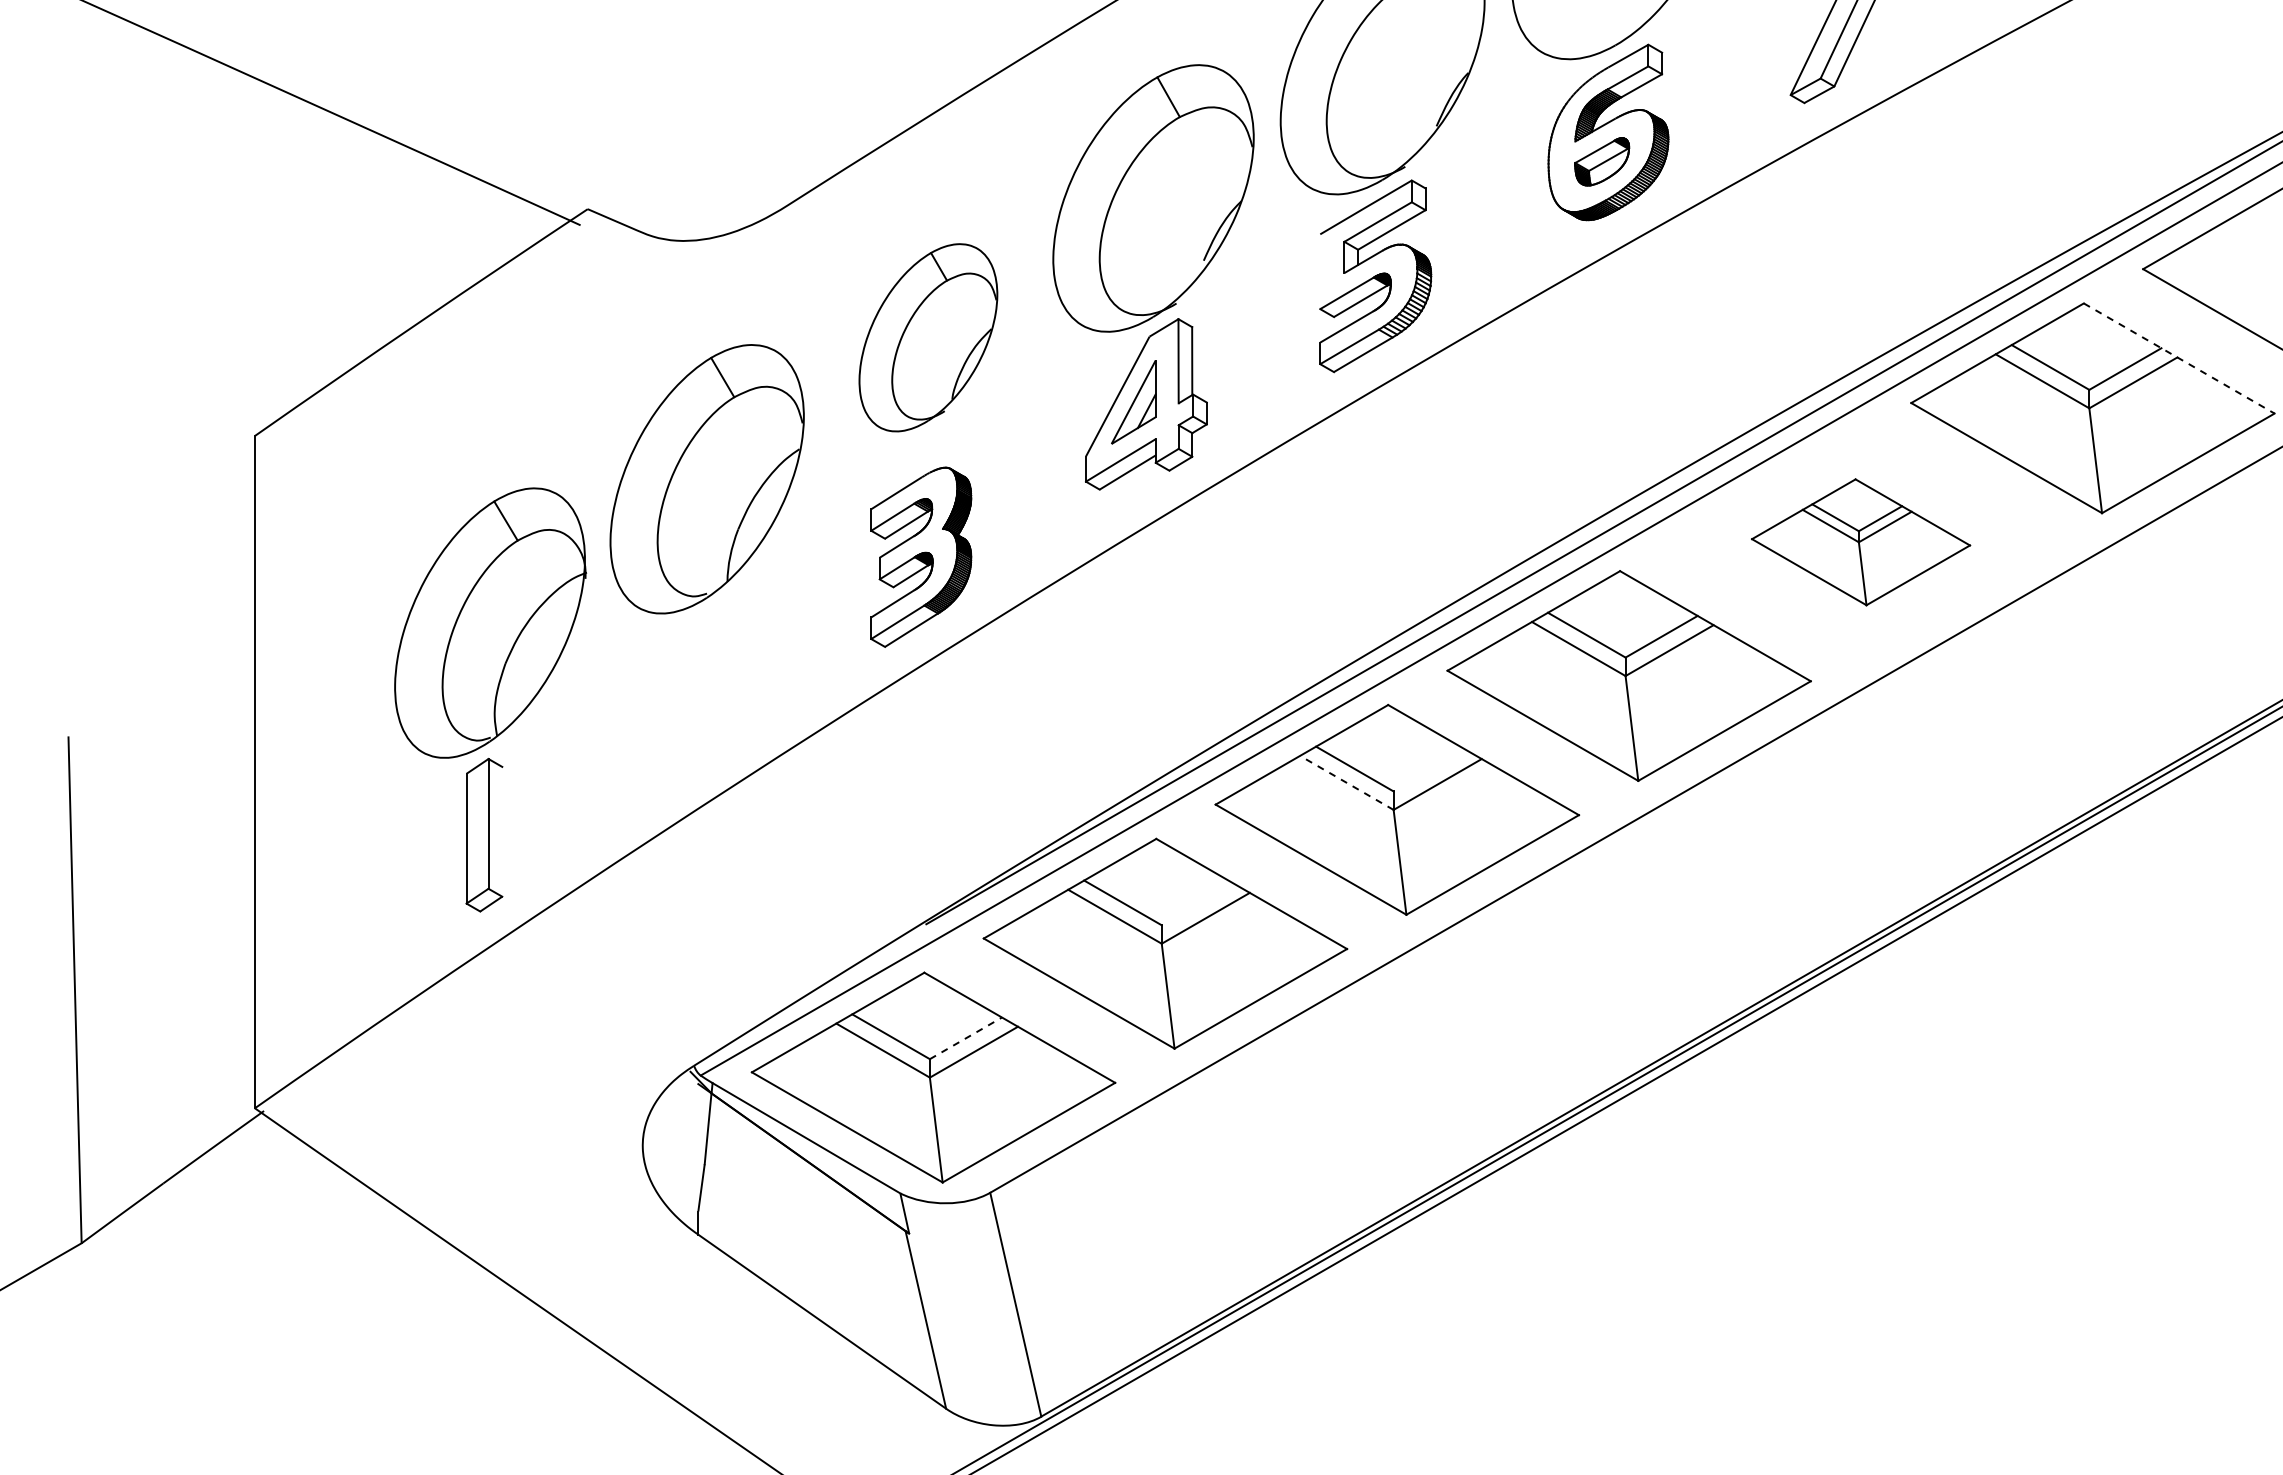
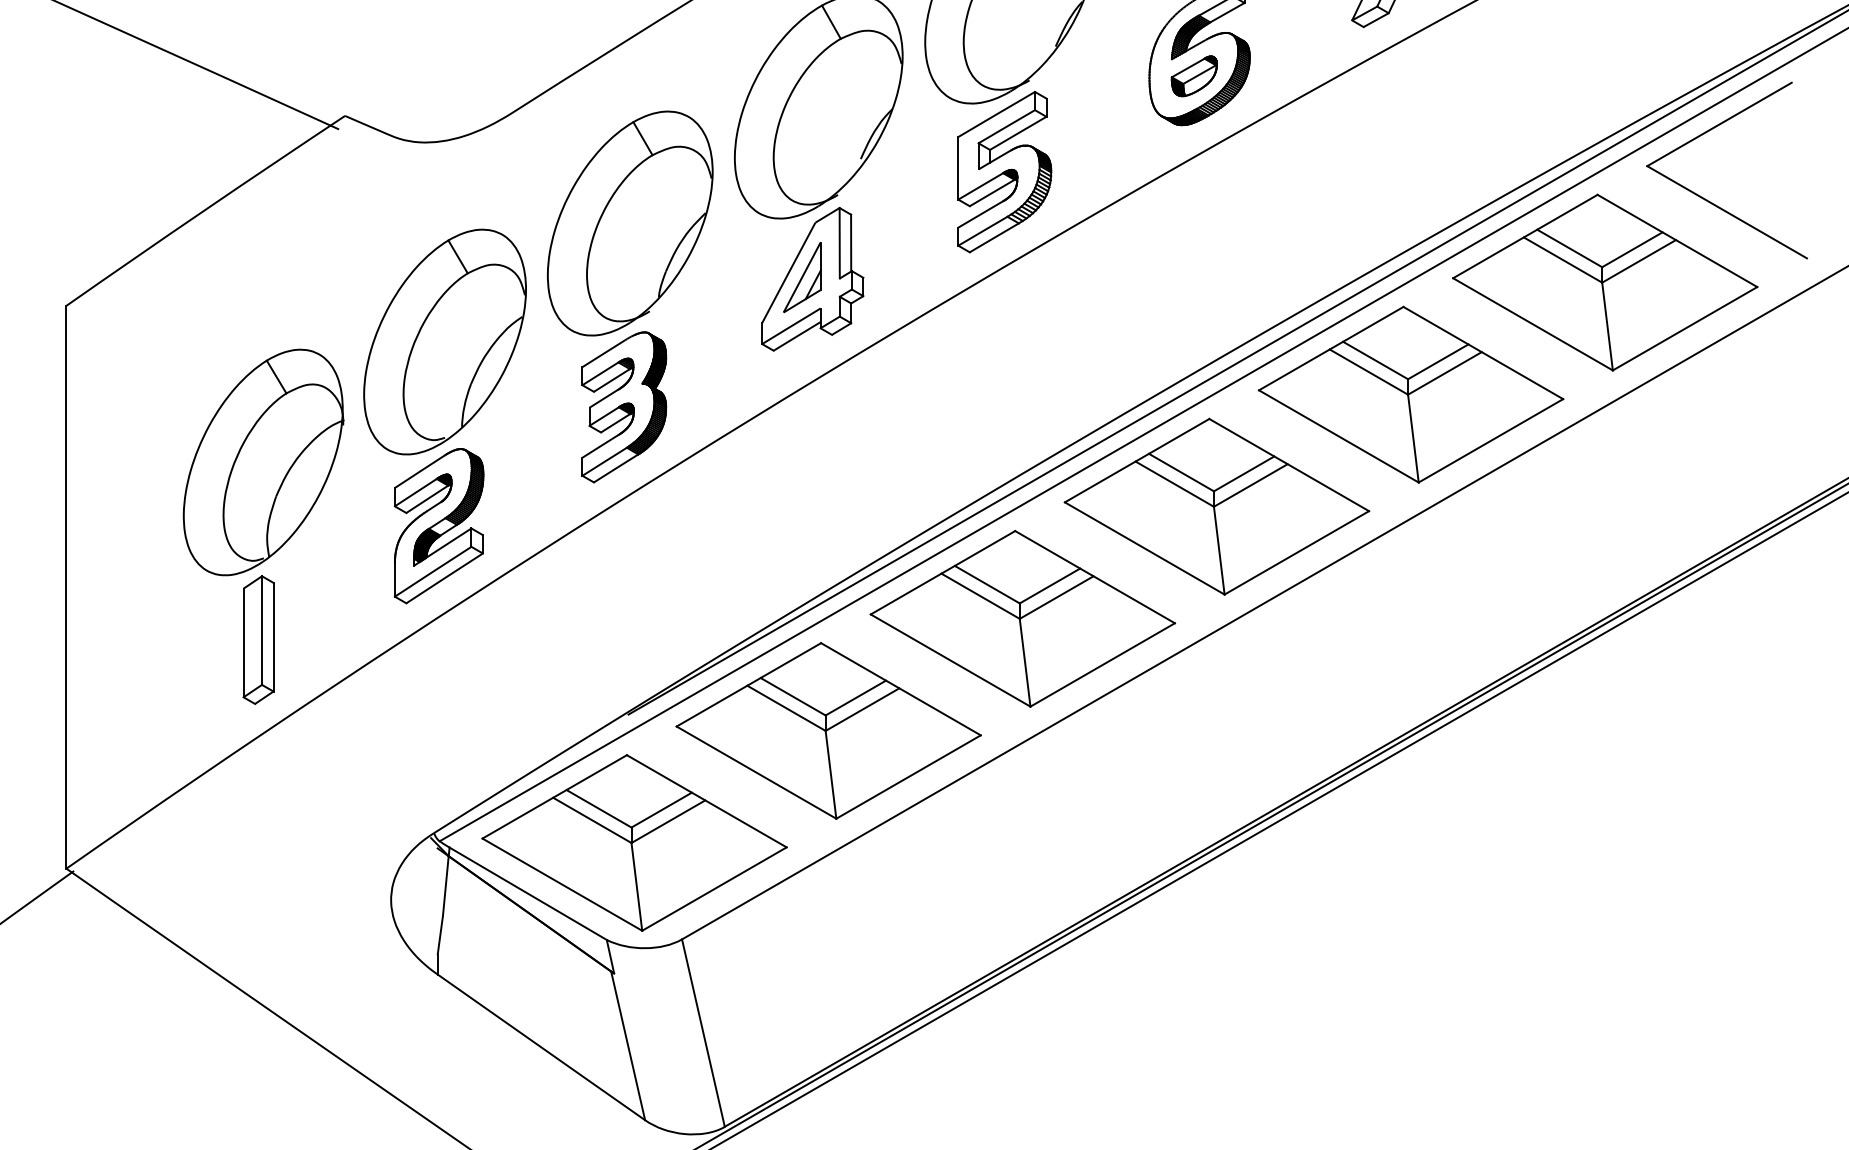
line: (1320, 271) -> (958, 168), added
part: (928, 337) -> (630, 223), size x1.43
line: (2179, 358) -> (1677, 240), dashed -> solid
part: (1860, 542) -> (1410, 395), size x1.67
part: (699, 699) -> (438, 526), added
line: (1429, 770) -> (1049, 585), added
line: (1346, 782) -> (980, 595), dashed -> solid
line: (502, 831) -> (273, 636), added
line: (1197, 904) -> (855, 698), added
line: (965, 1038) -> (661, 810), dashed -> solid

